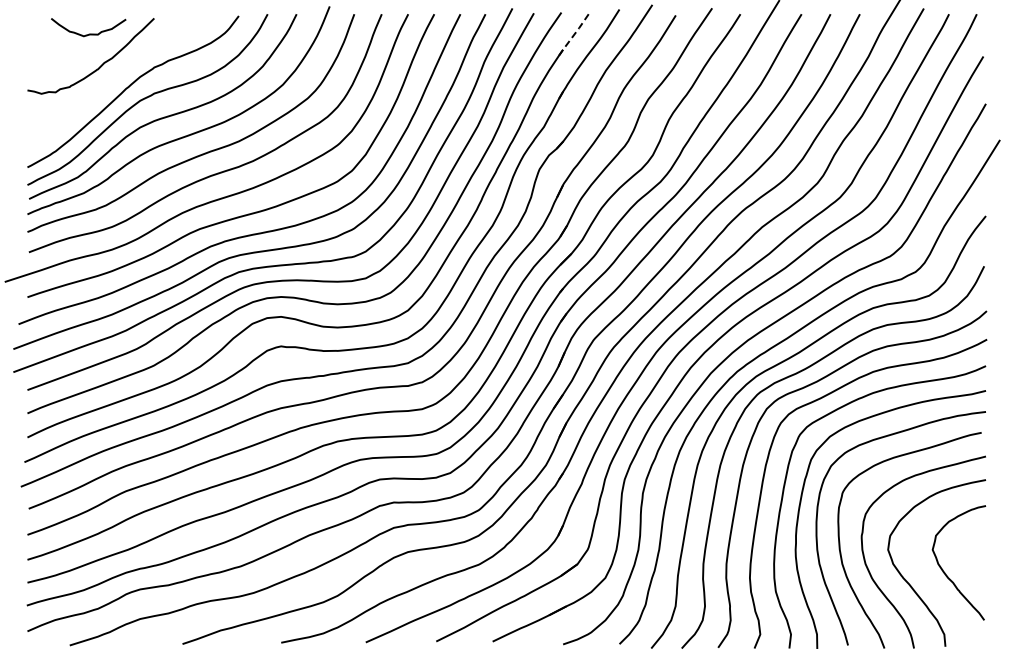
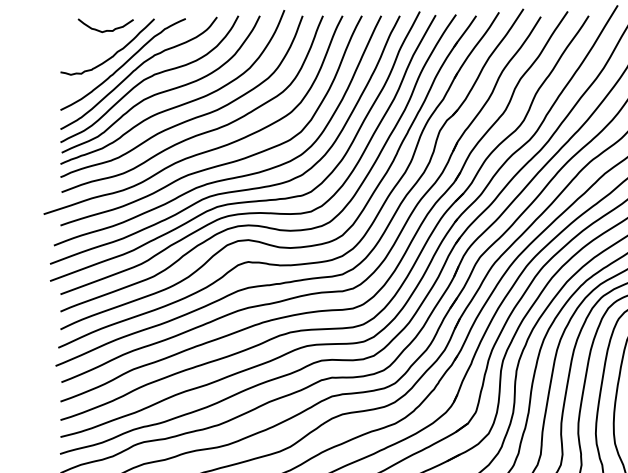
line: (573, 35) -> (465, 31), dashed -> solid
curve: (112, 79) -> (123, 64), added

